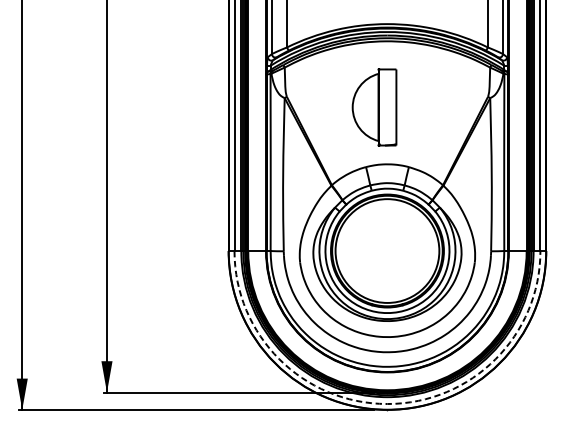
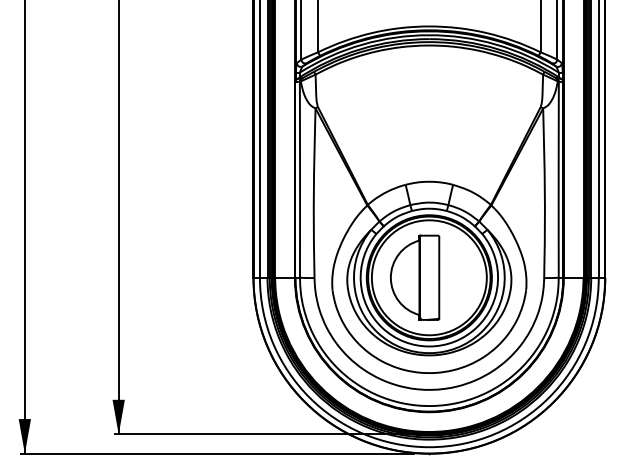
part: (374, 107) -> (415, 277), moved
arc: (387, 404) -> (429, 447), dashed -> solid

